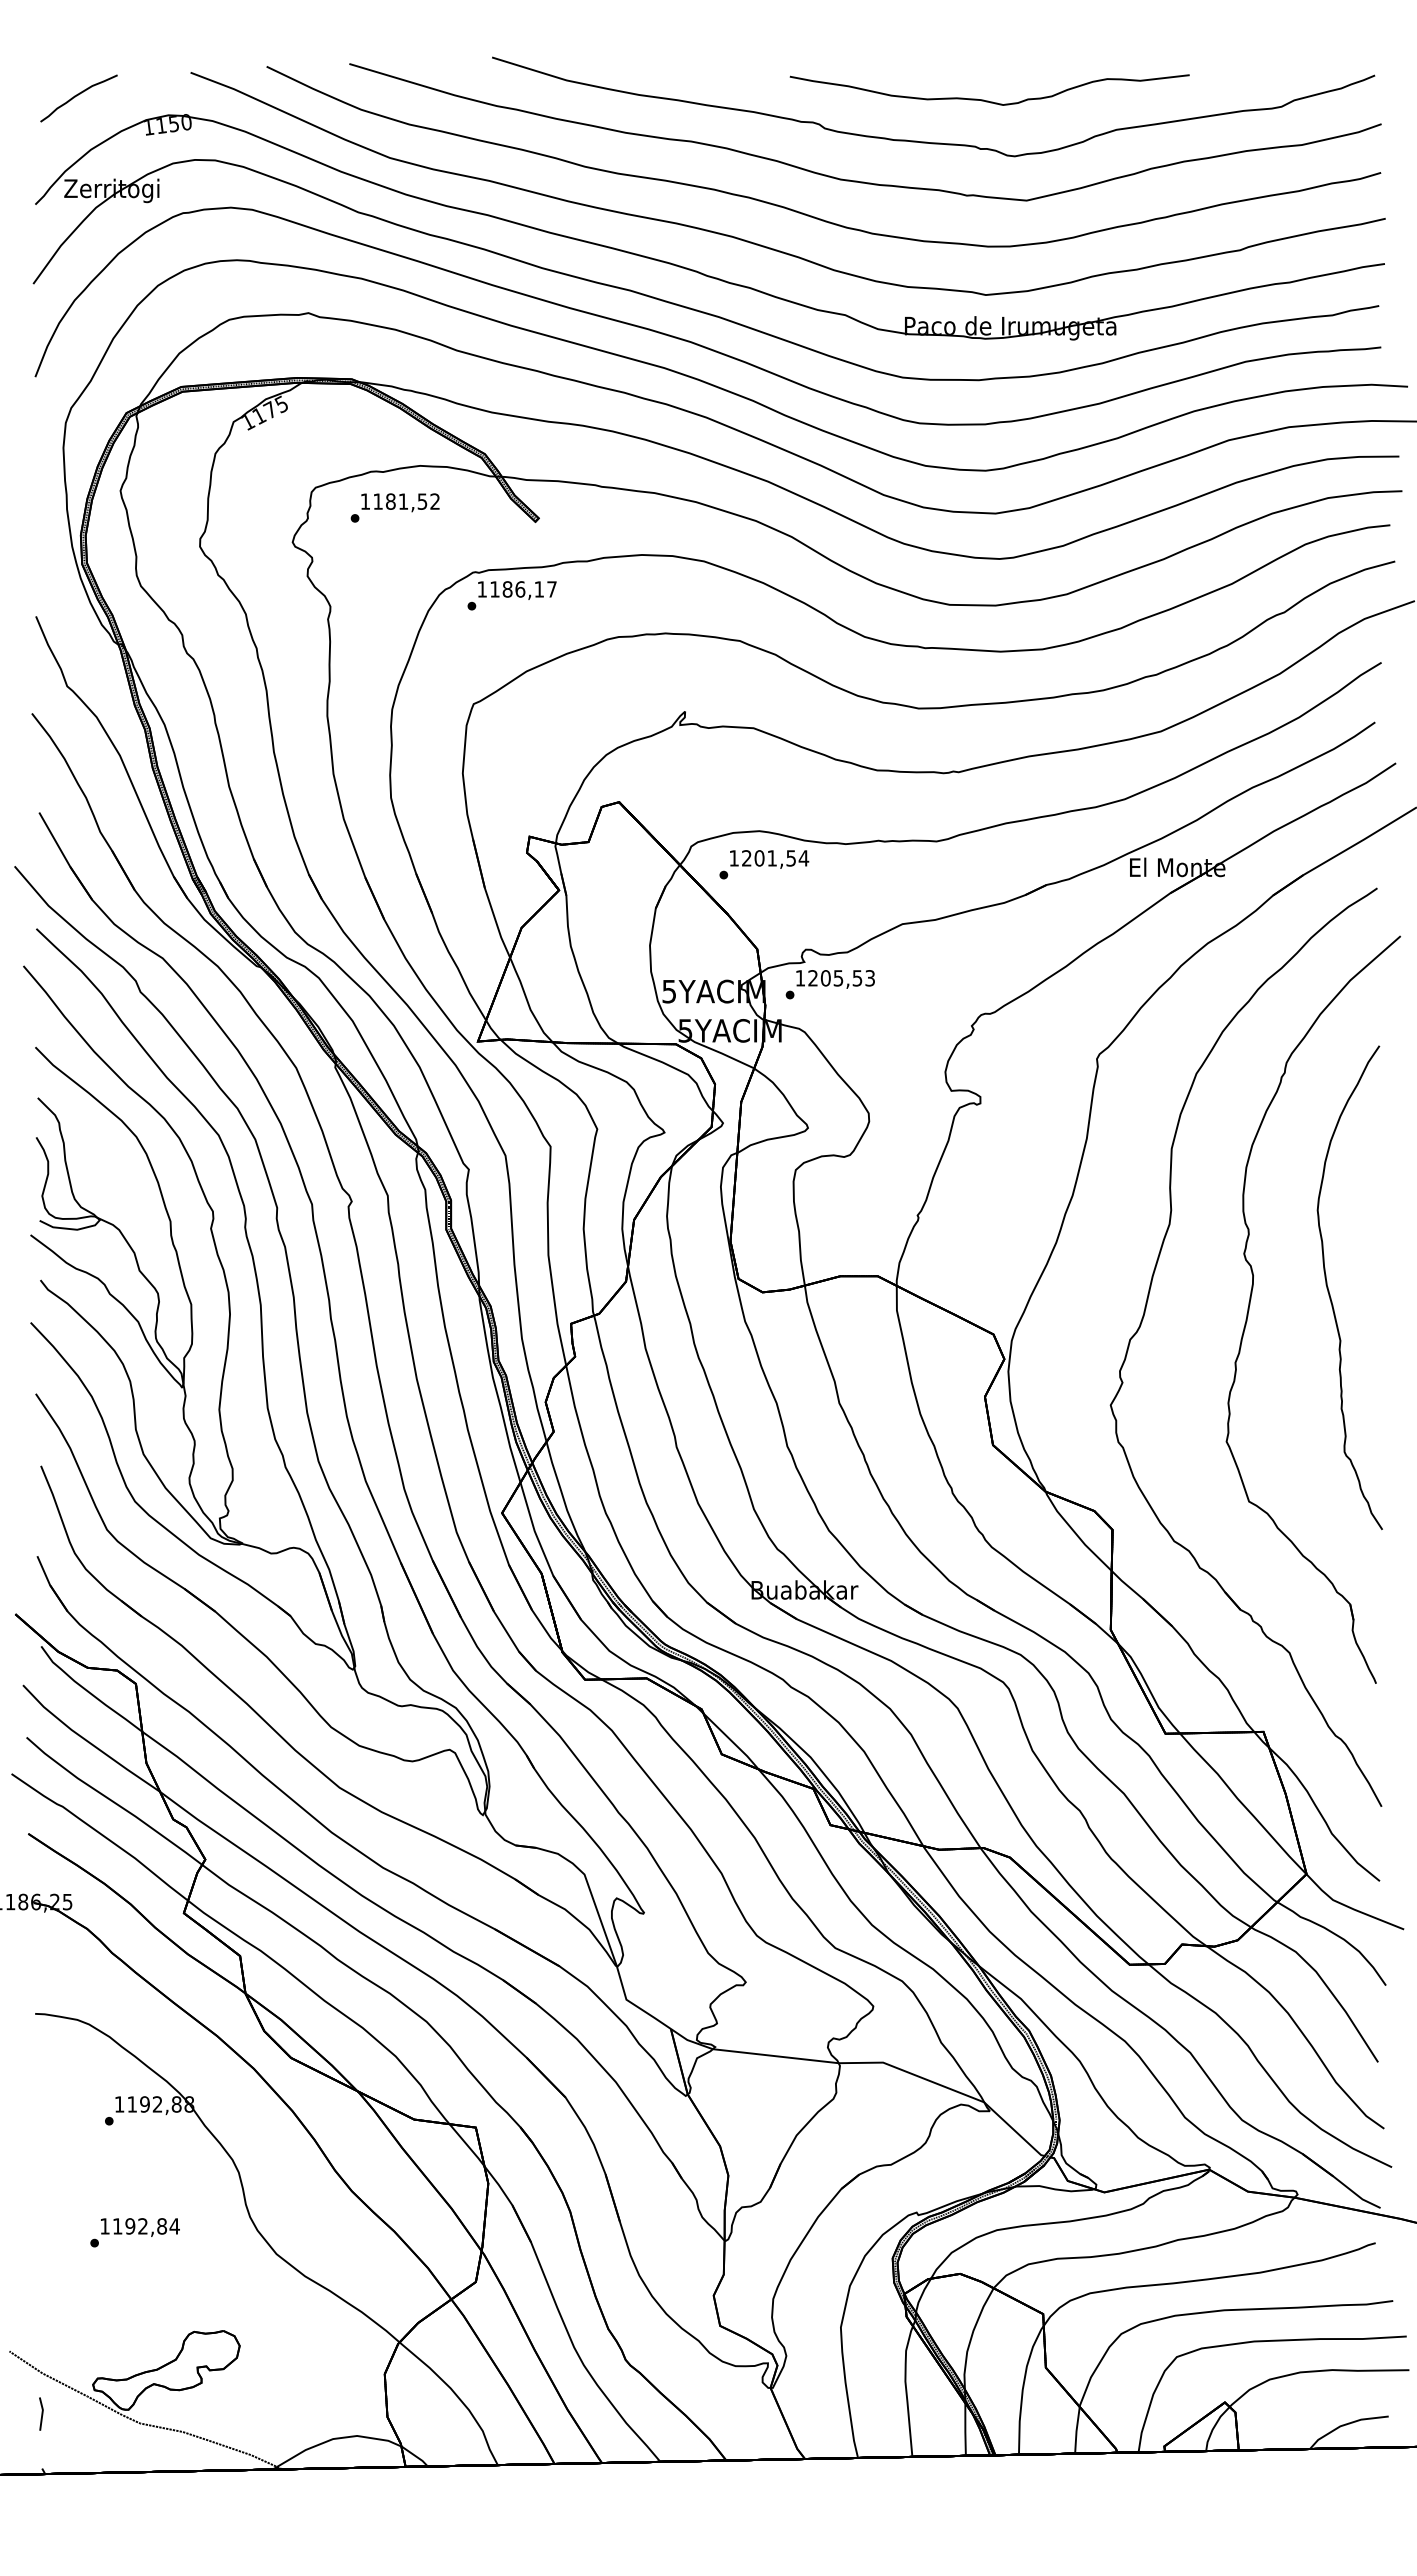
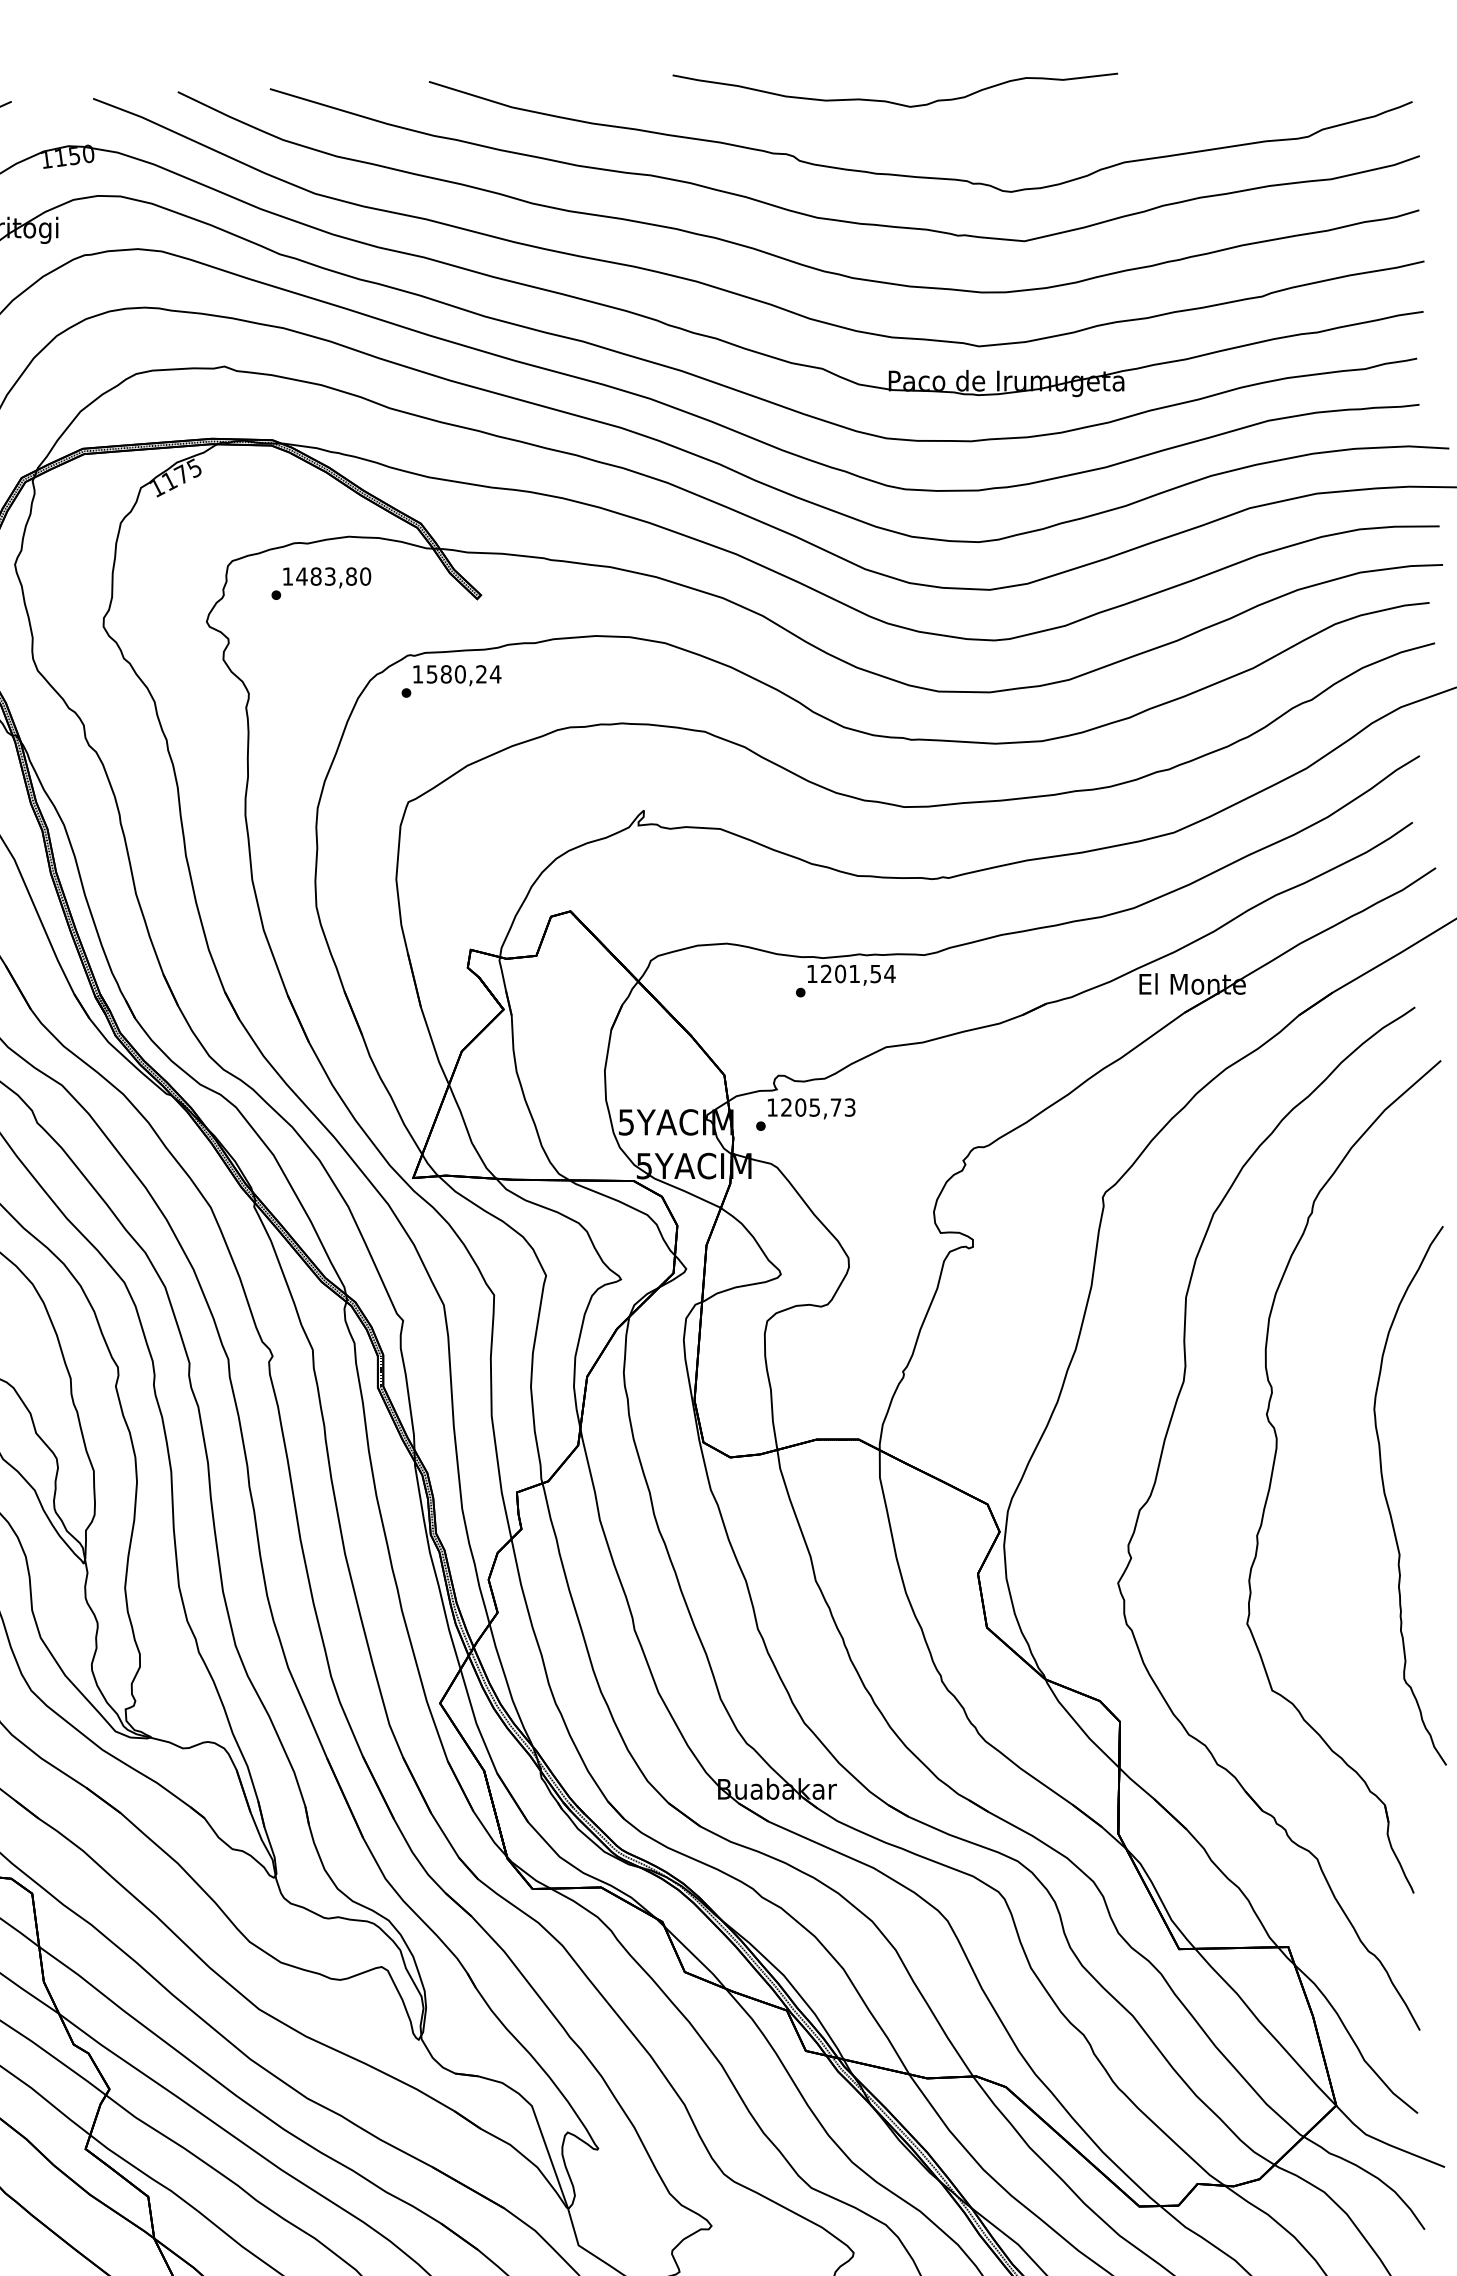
part: (988, 100) -> (893, 101), moved
text: (406, 501) -> (333, 576), 1181,52 -> 1483,80
text: (523, 589) -> (463, 674), 1186,17 -> 1580,24
text: (764, 864) -> (846, 980), moved
text: (857, 978) -> (836, 1107), 1205,53 -> 1205,73
part: (1329, 1290) -> (1387, 1498), moved

